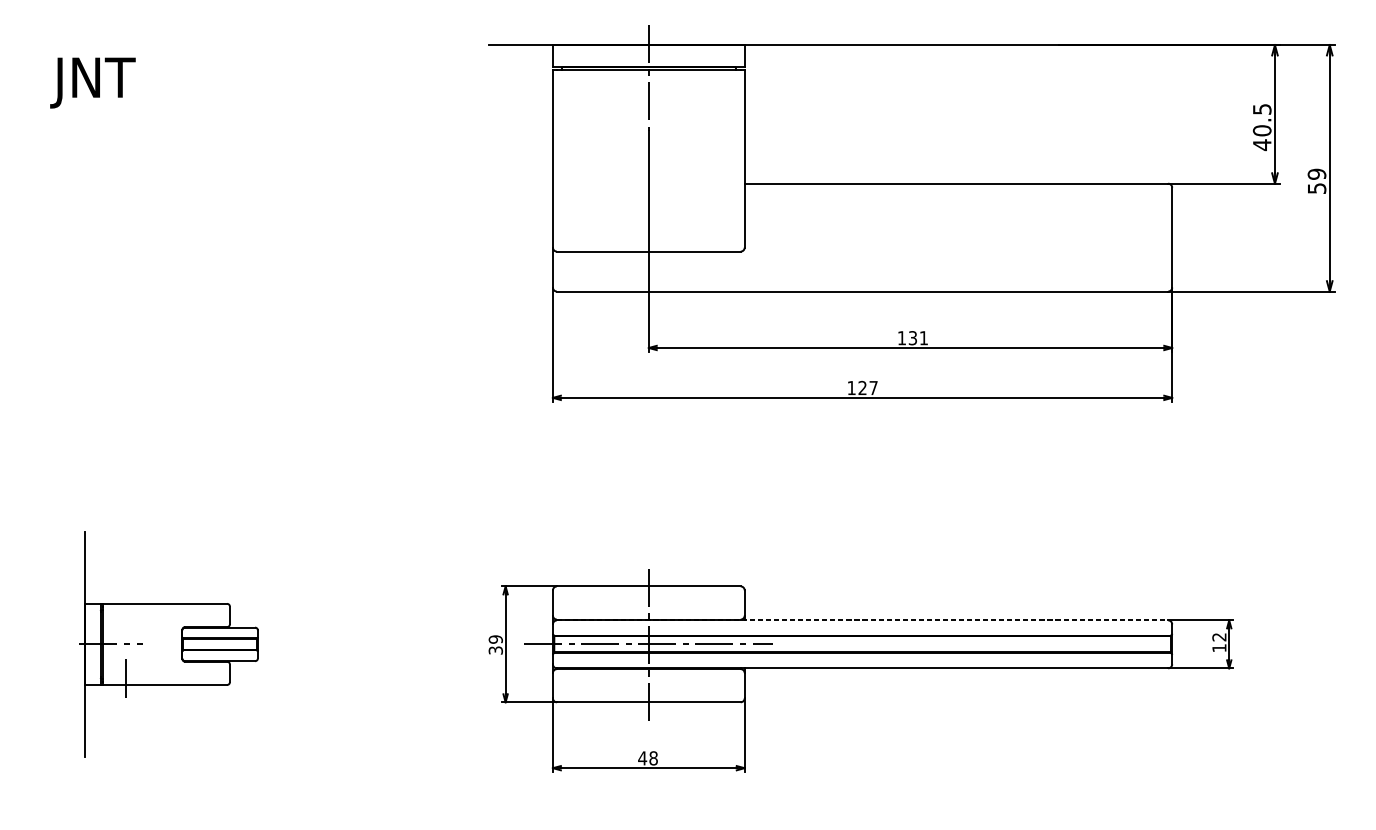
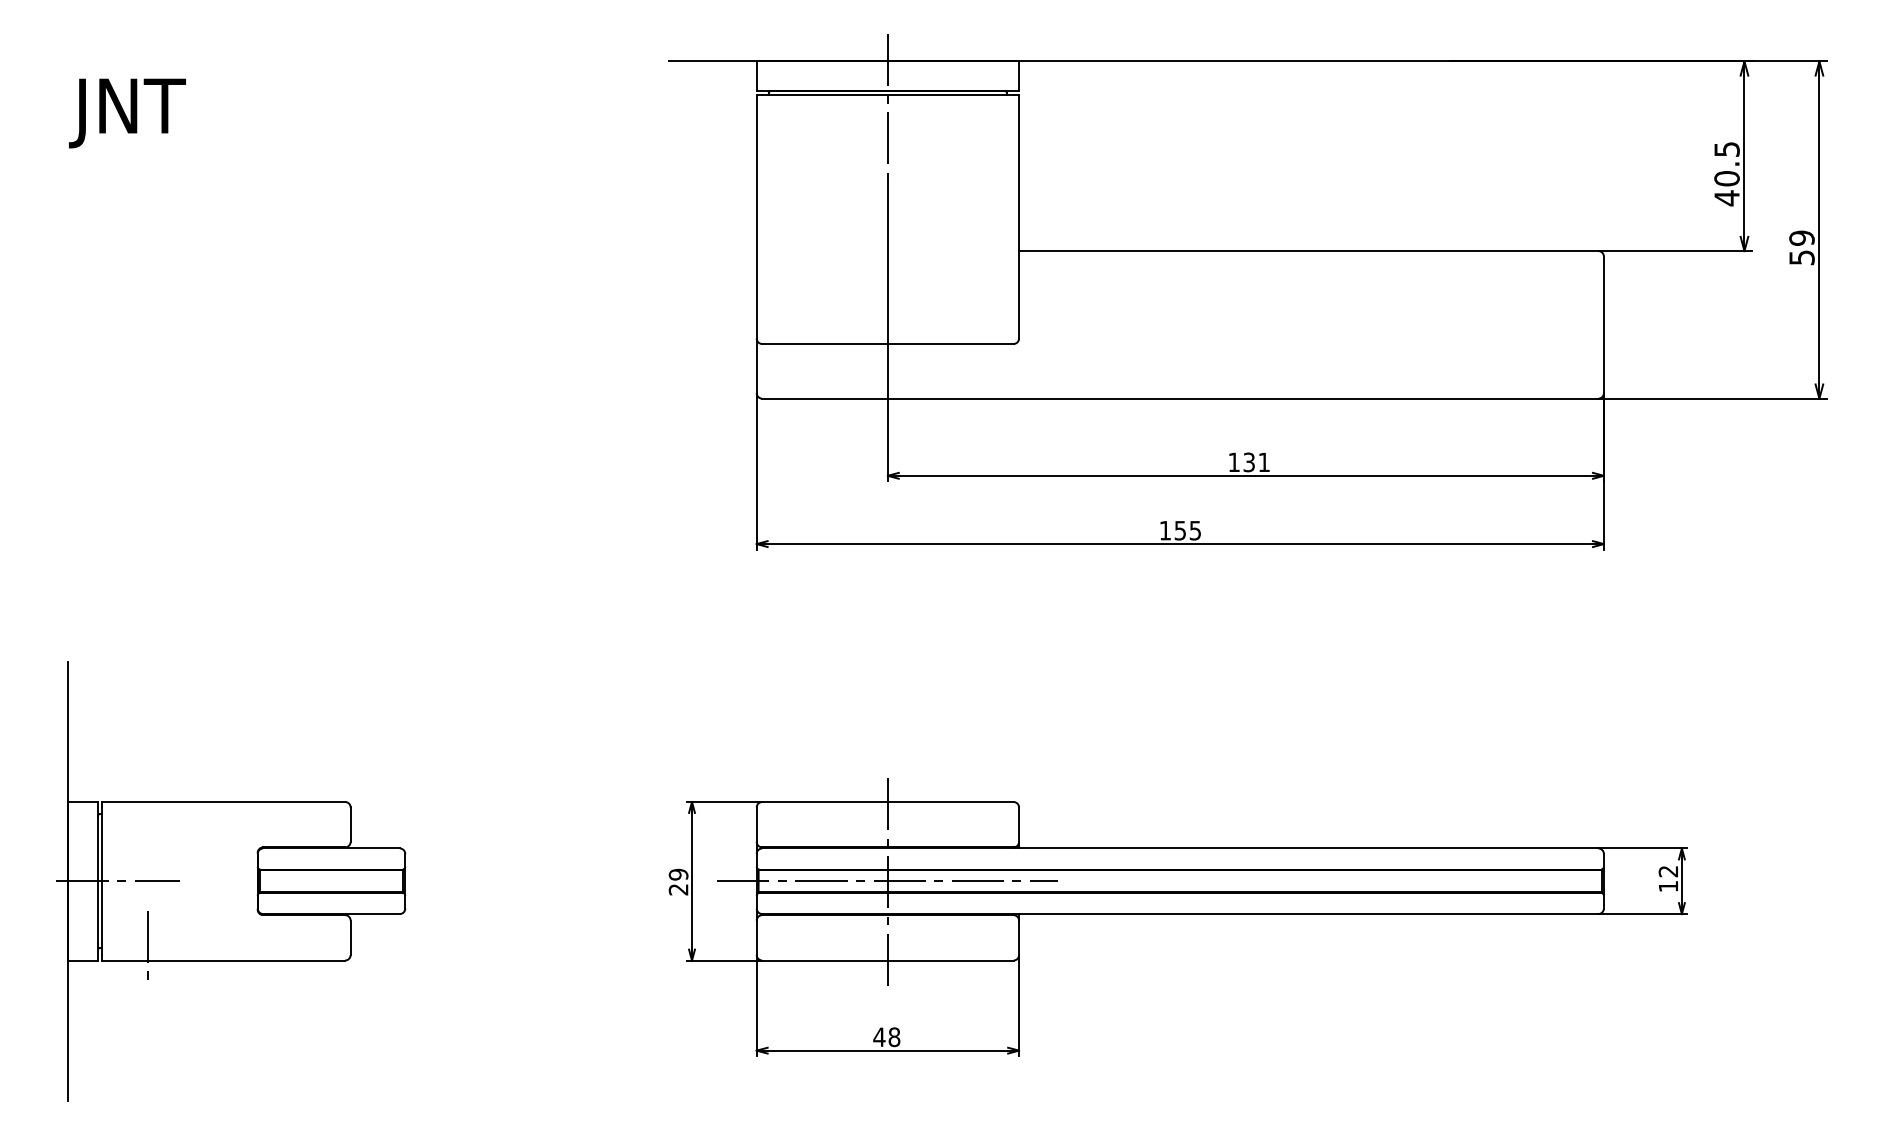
text: (867, 387) -> (1187, 530), 127 -> 155
line: (862, 620) -> (1180, 848), dashed -> solid
part: (168, 644) -> (231, 881), size x1.43
text: (495, 650) -> (678, 889), 39 -> 29

